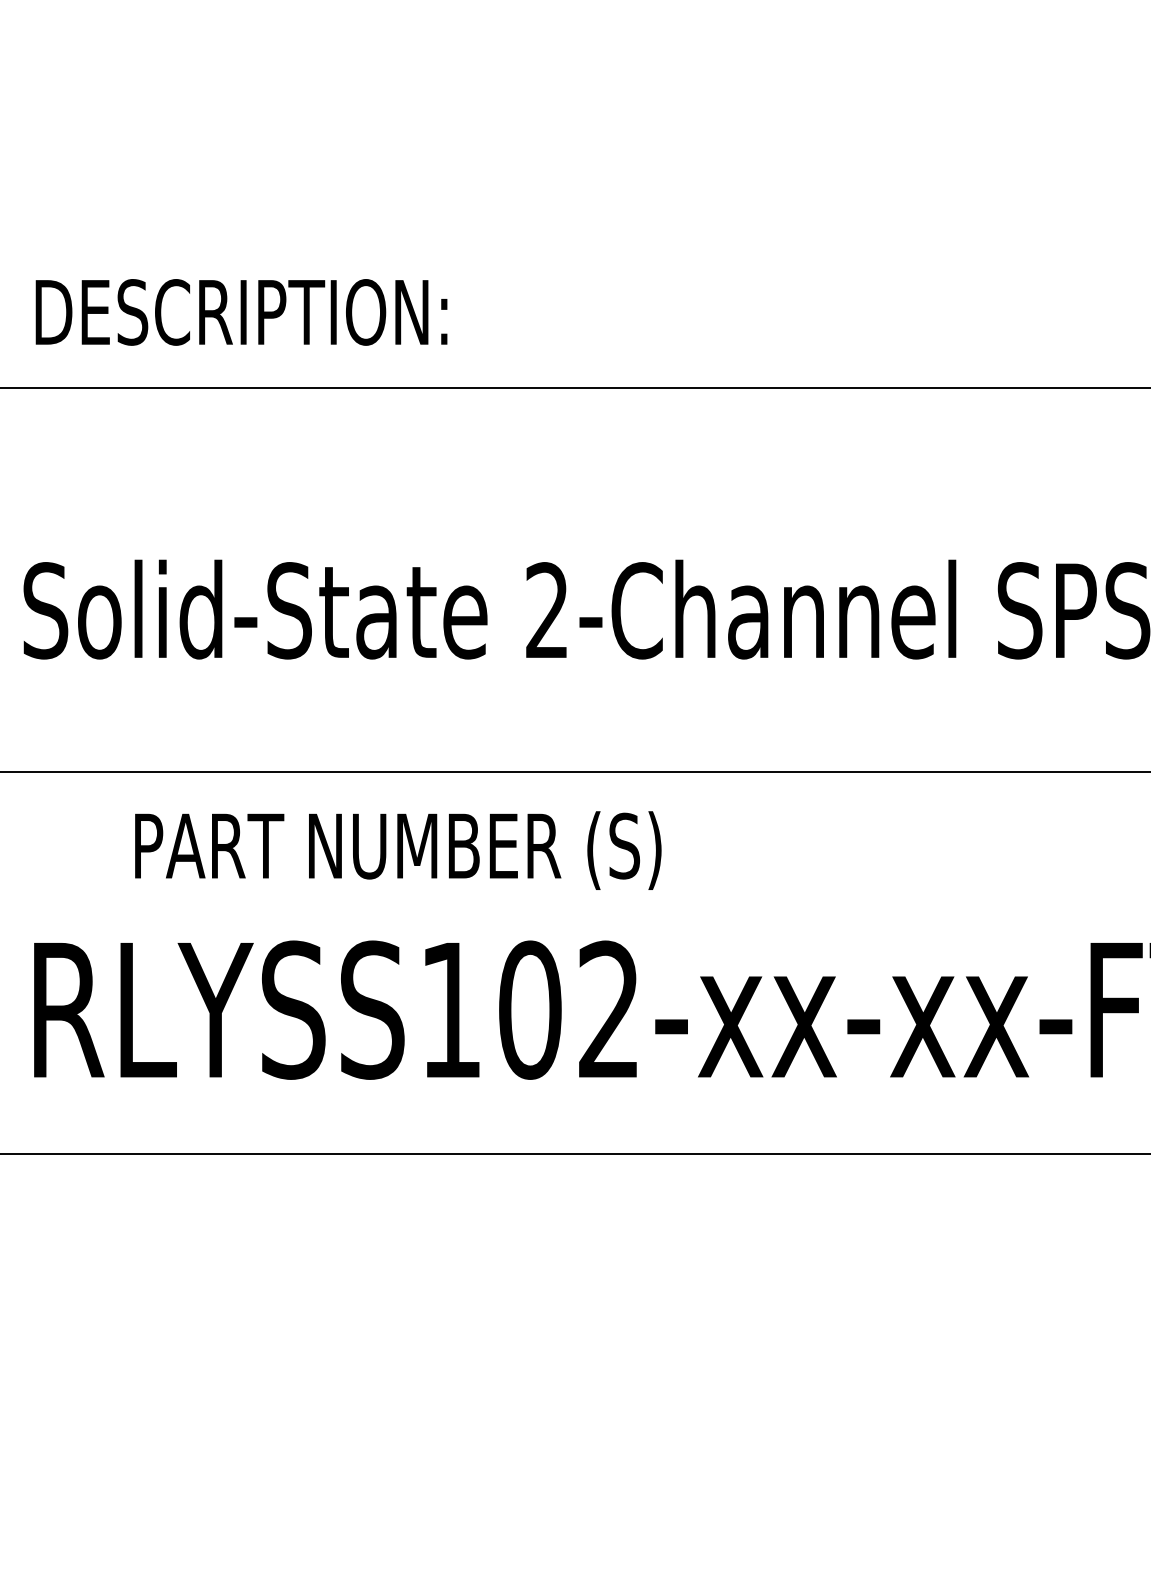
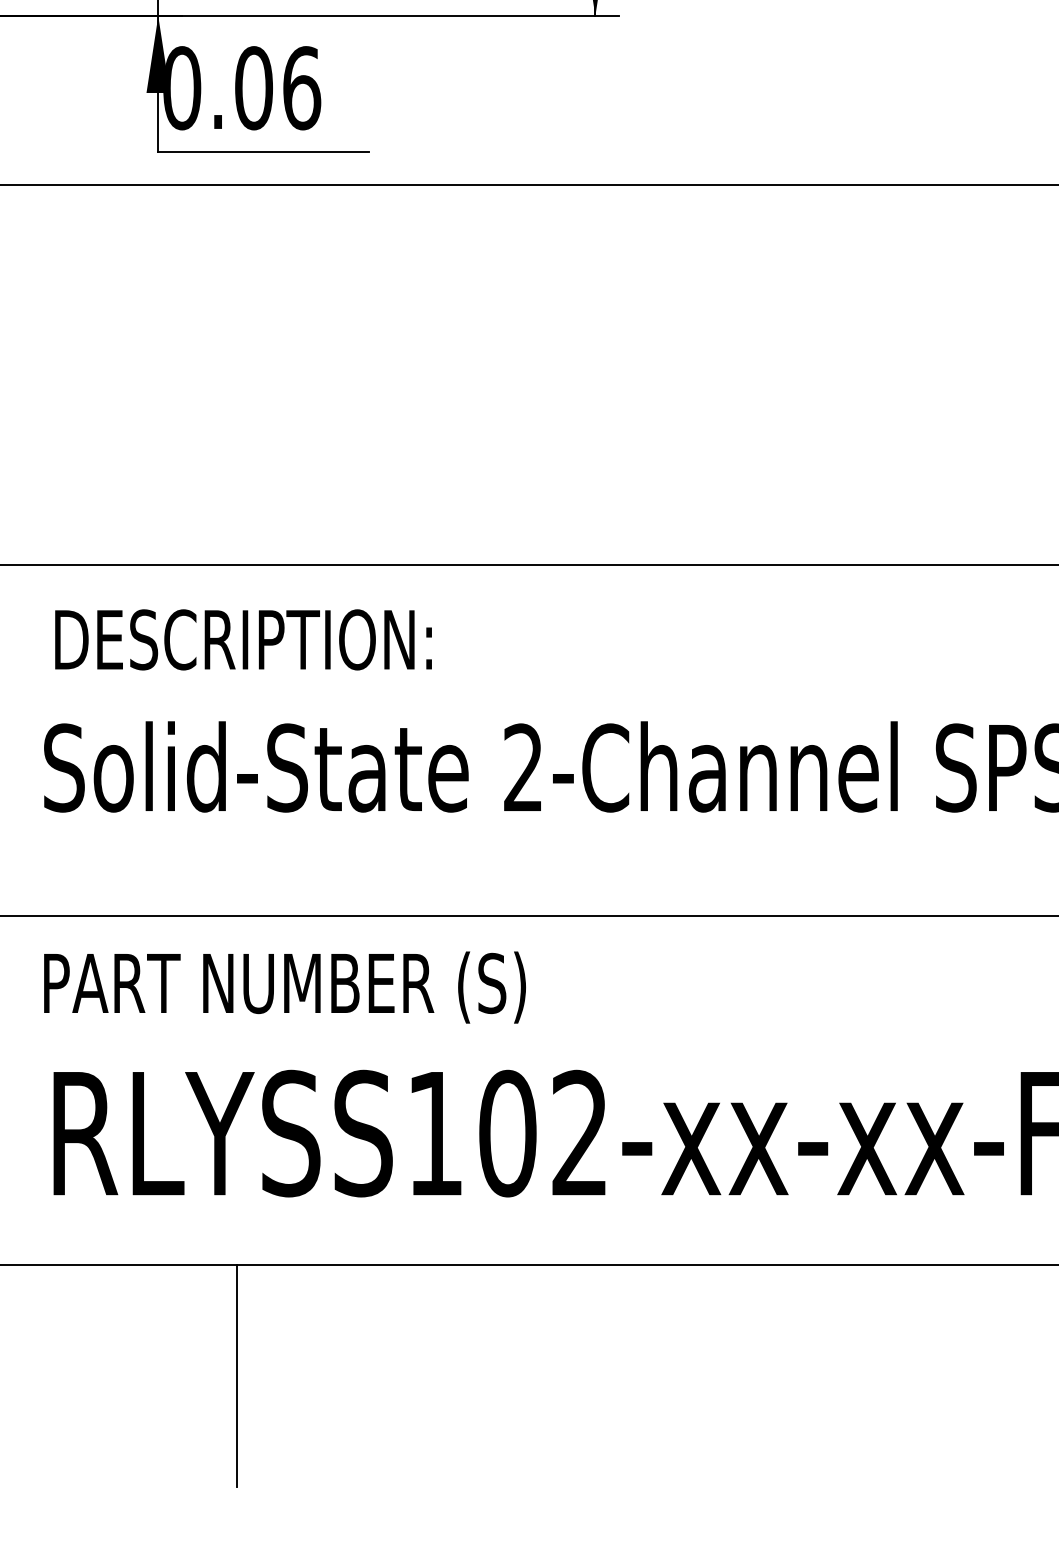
text: (241, 311) -> (243, 639), moved
text: (397, 850) -> (284, 987), moved
line: (234, 1274) -> (237, 1375), added

